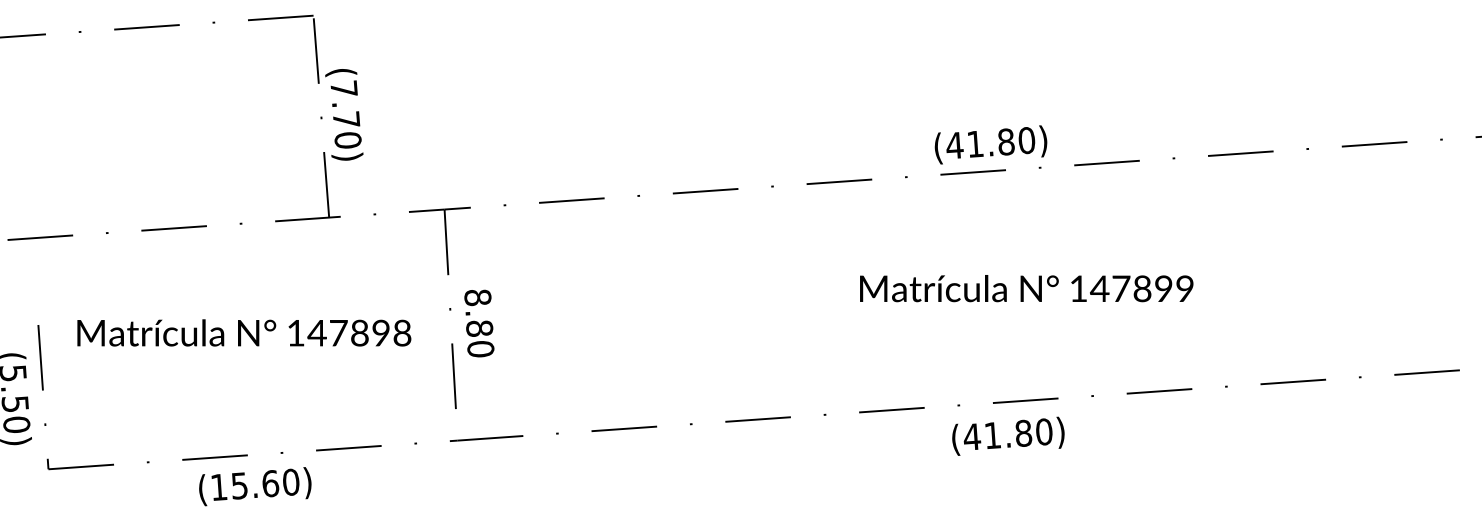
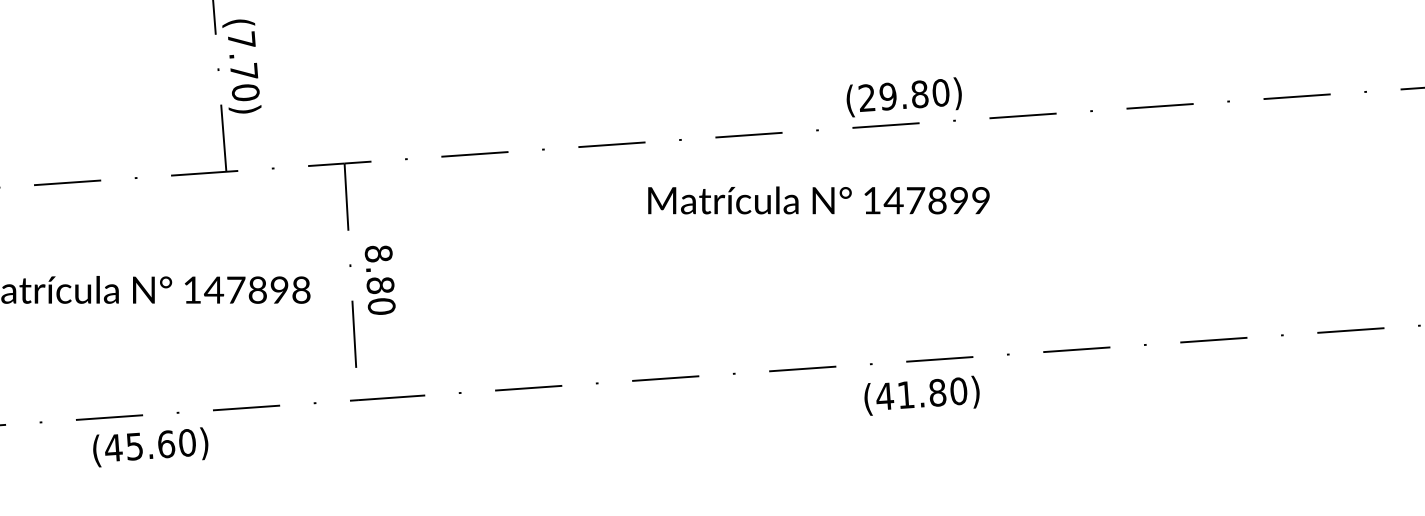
text: (964, 144) -> (877, 96), (41.80) -> (29.80)
text: (1026, 288) -> (818, 200), moved
text: (218, 487) -> (113, 448), (15.60) -> (45.60)

